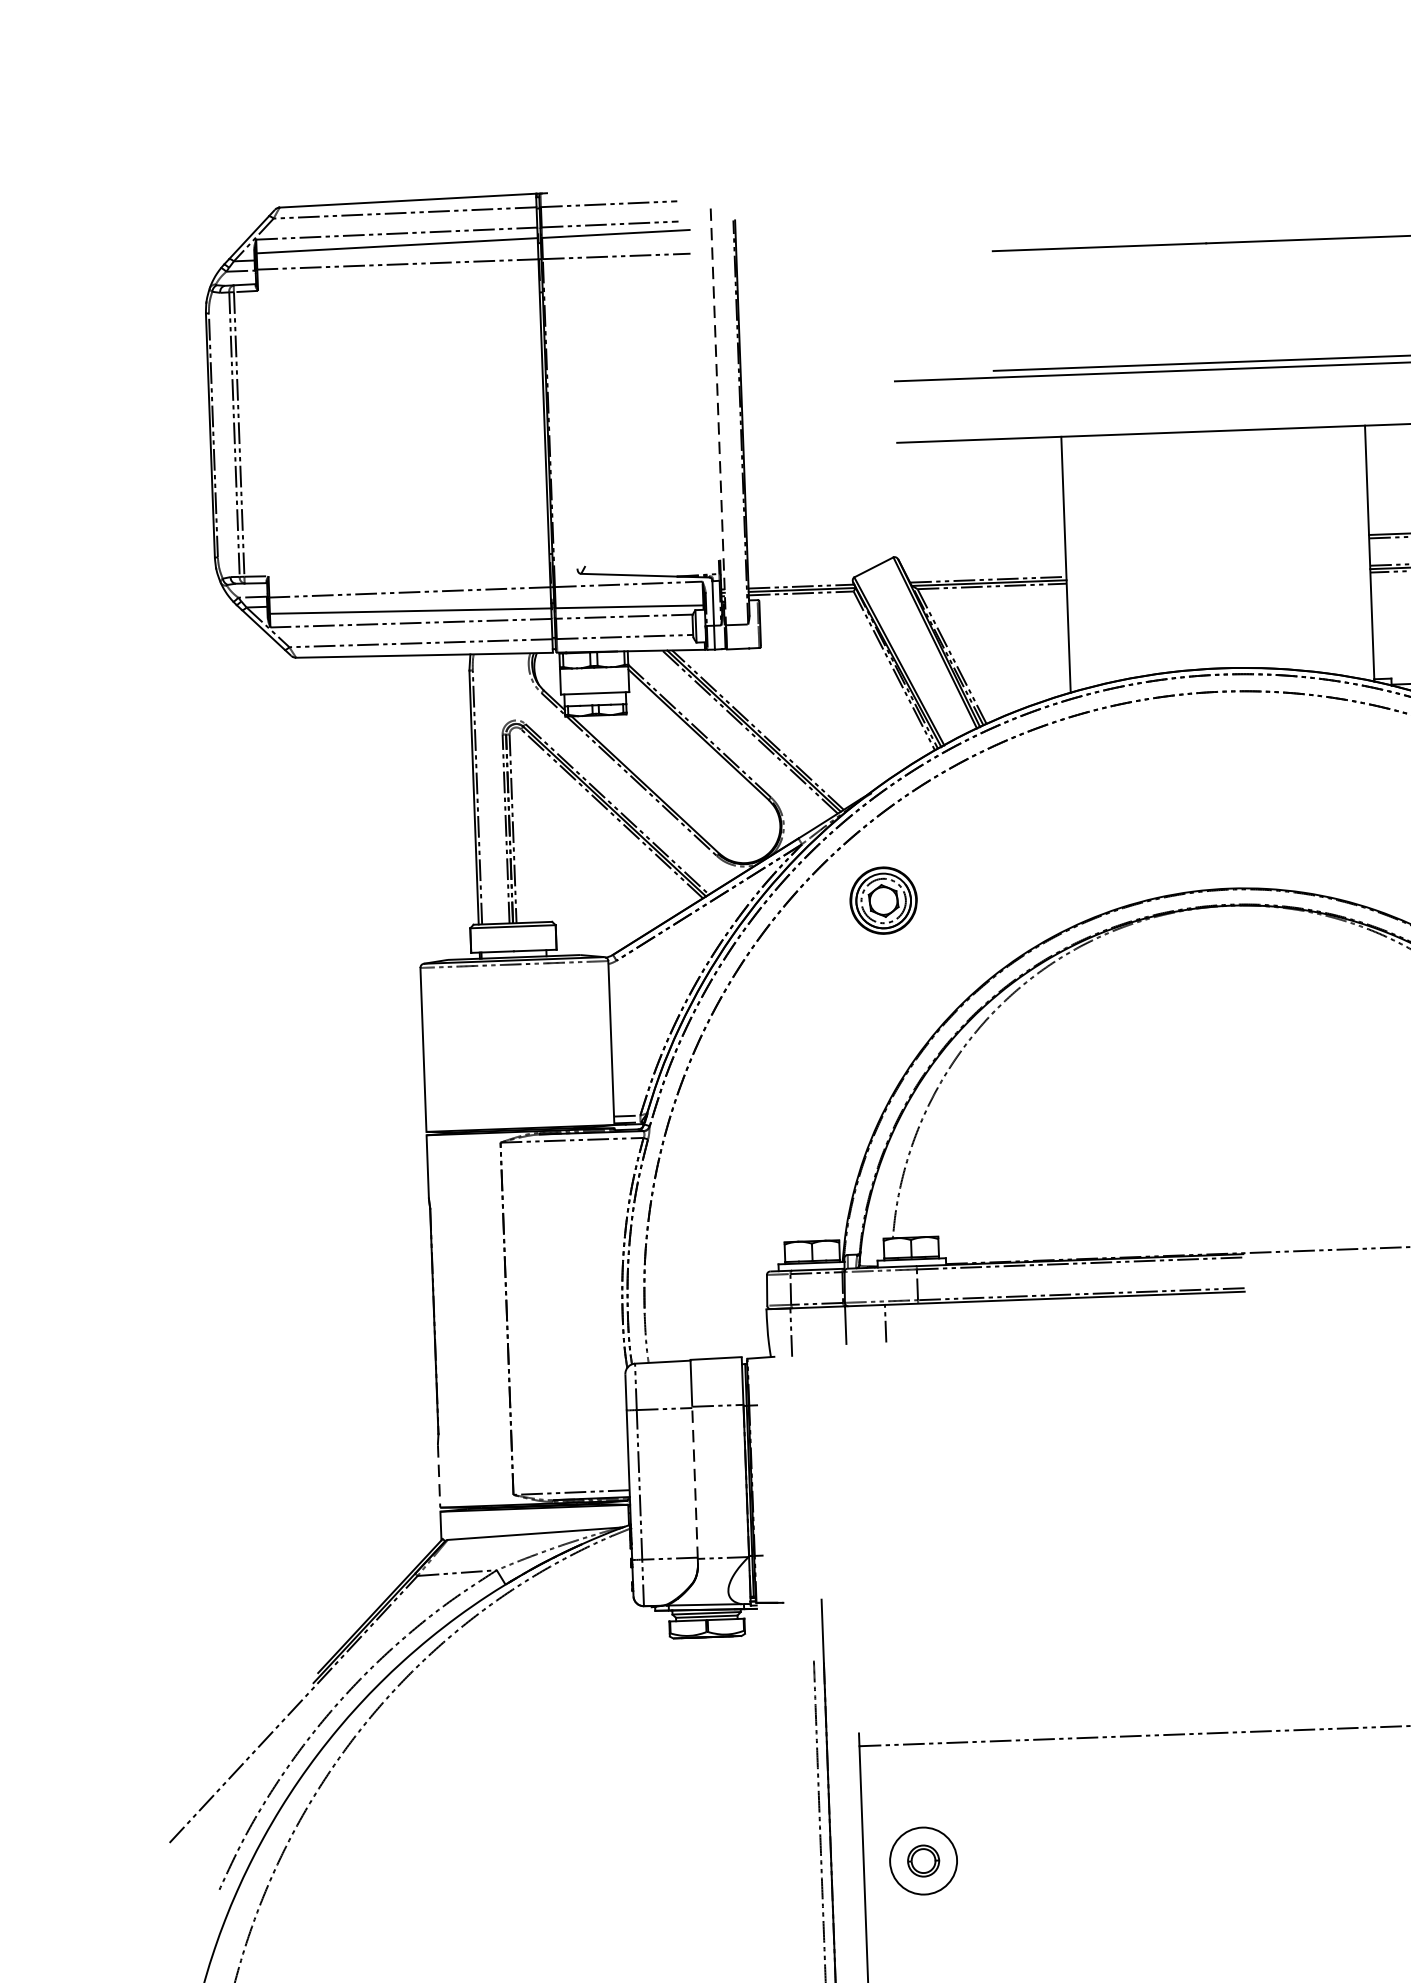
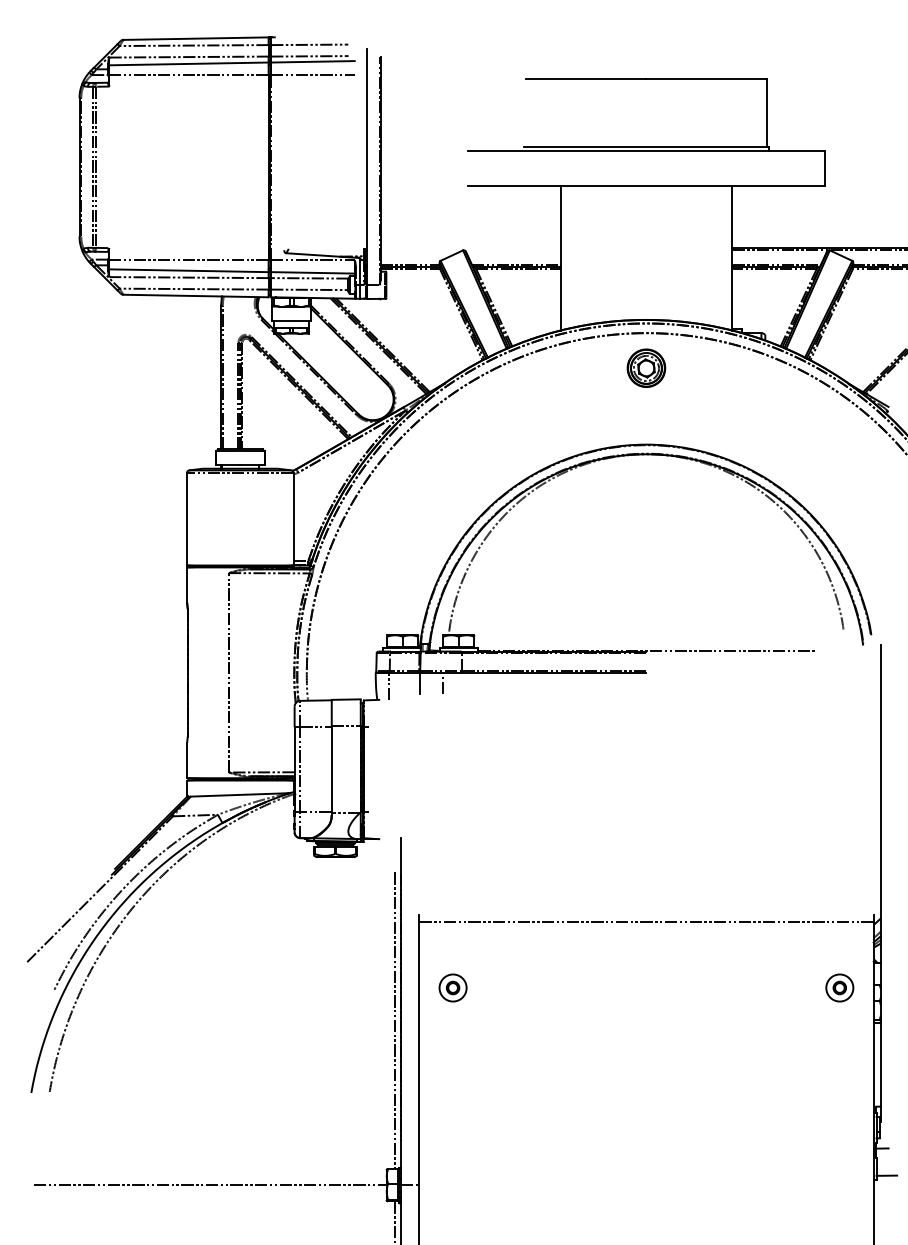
line: (719, 417) -> (367, 167), dashed -> solid
part: (883, 899) -> (646, 367), moved
line: (439, 1476) -> (187, 760), dashed -> solid
line: (694, 1481) -> (331, 768), dashed -> solid
part: (922, 1860) -> (452, 987), size x0.71

